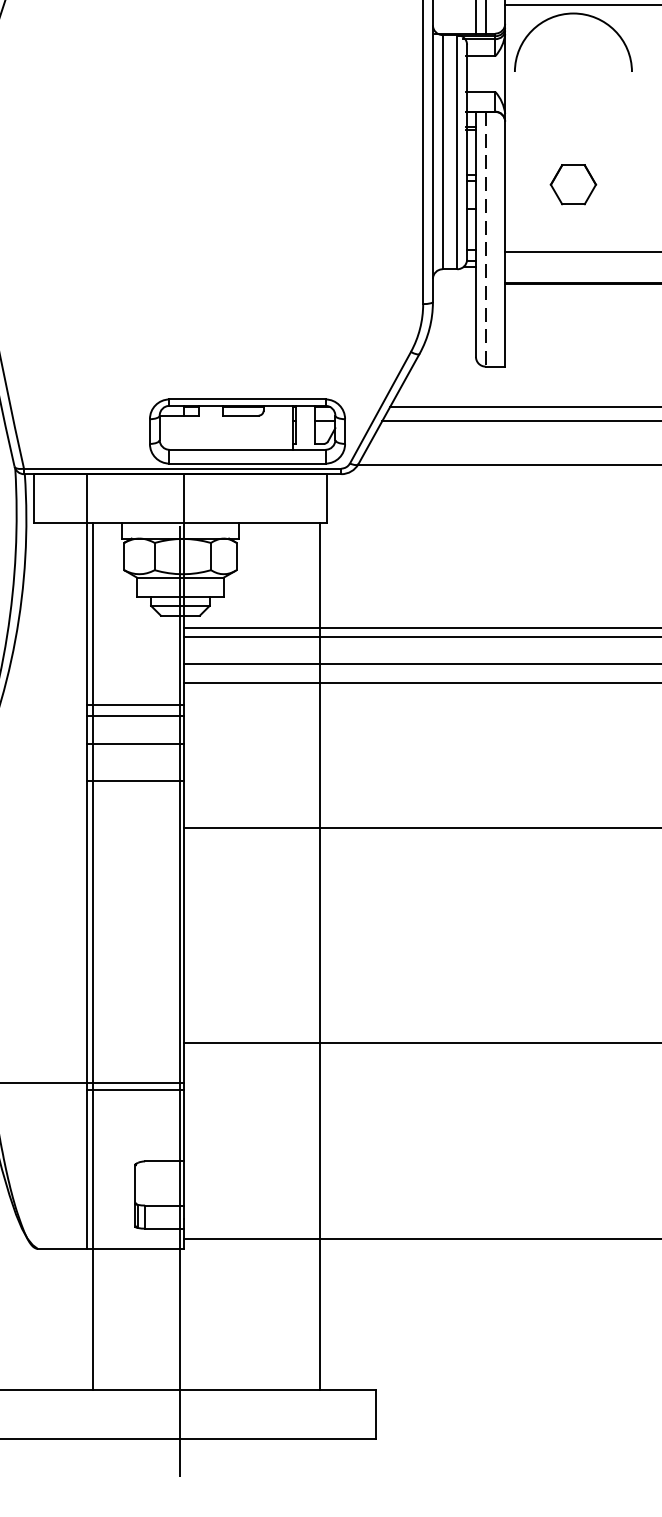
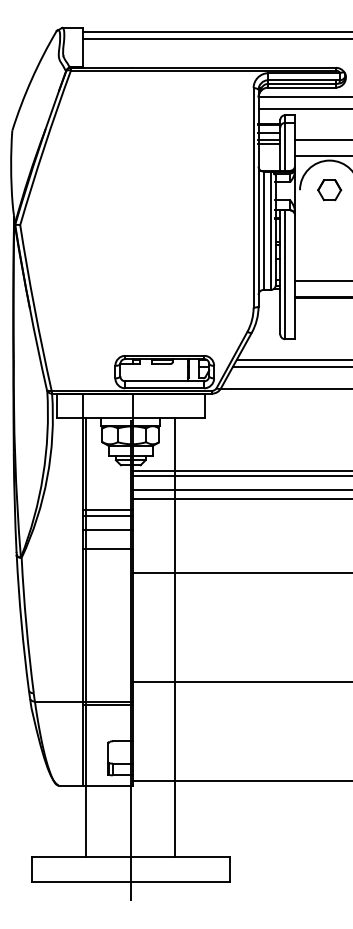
part: (573, 185) -> (329, 190), moved
line: (486, 240) -> (285, 275), dashed -> solid
line: (320, 956) -> (175, 637), moved

